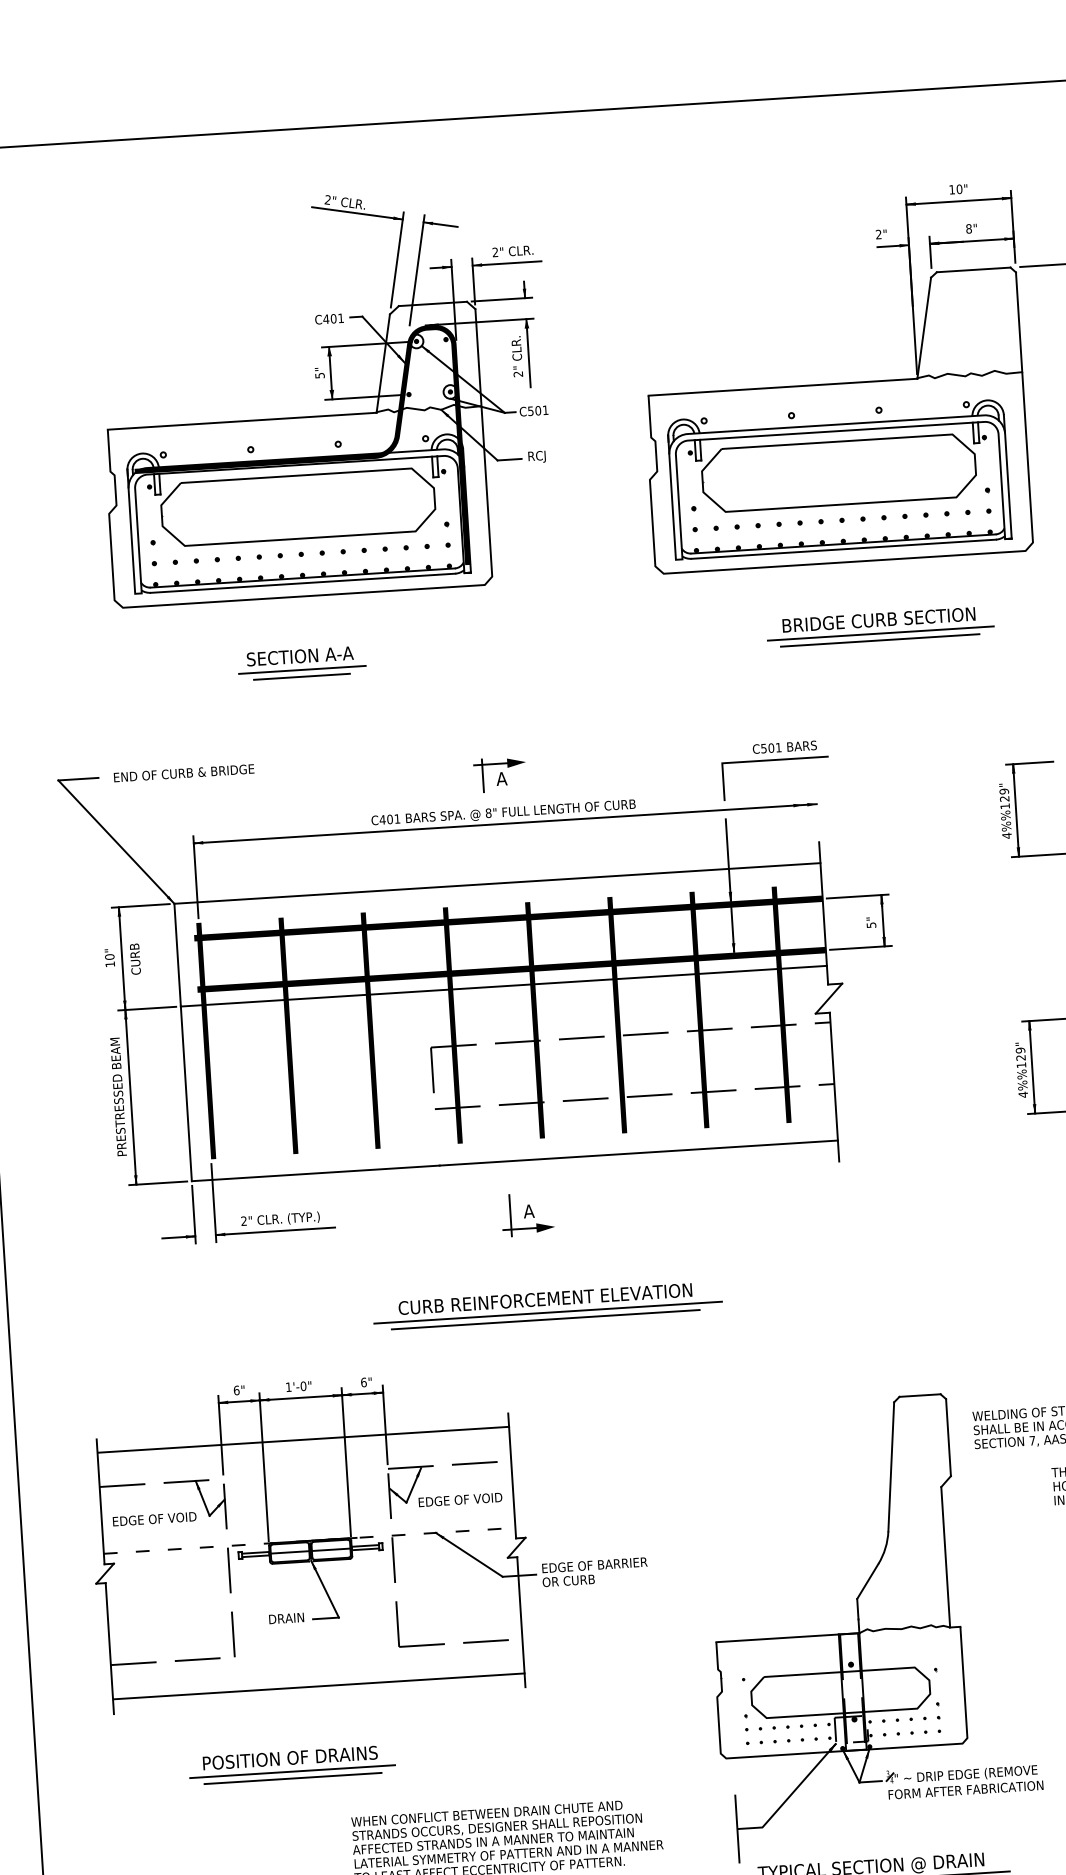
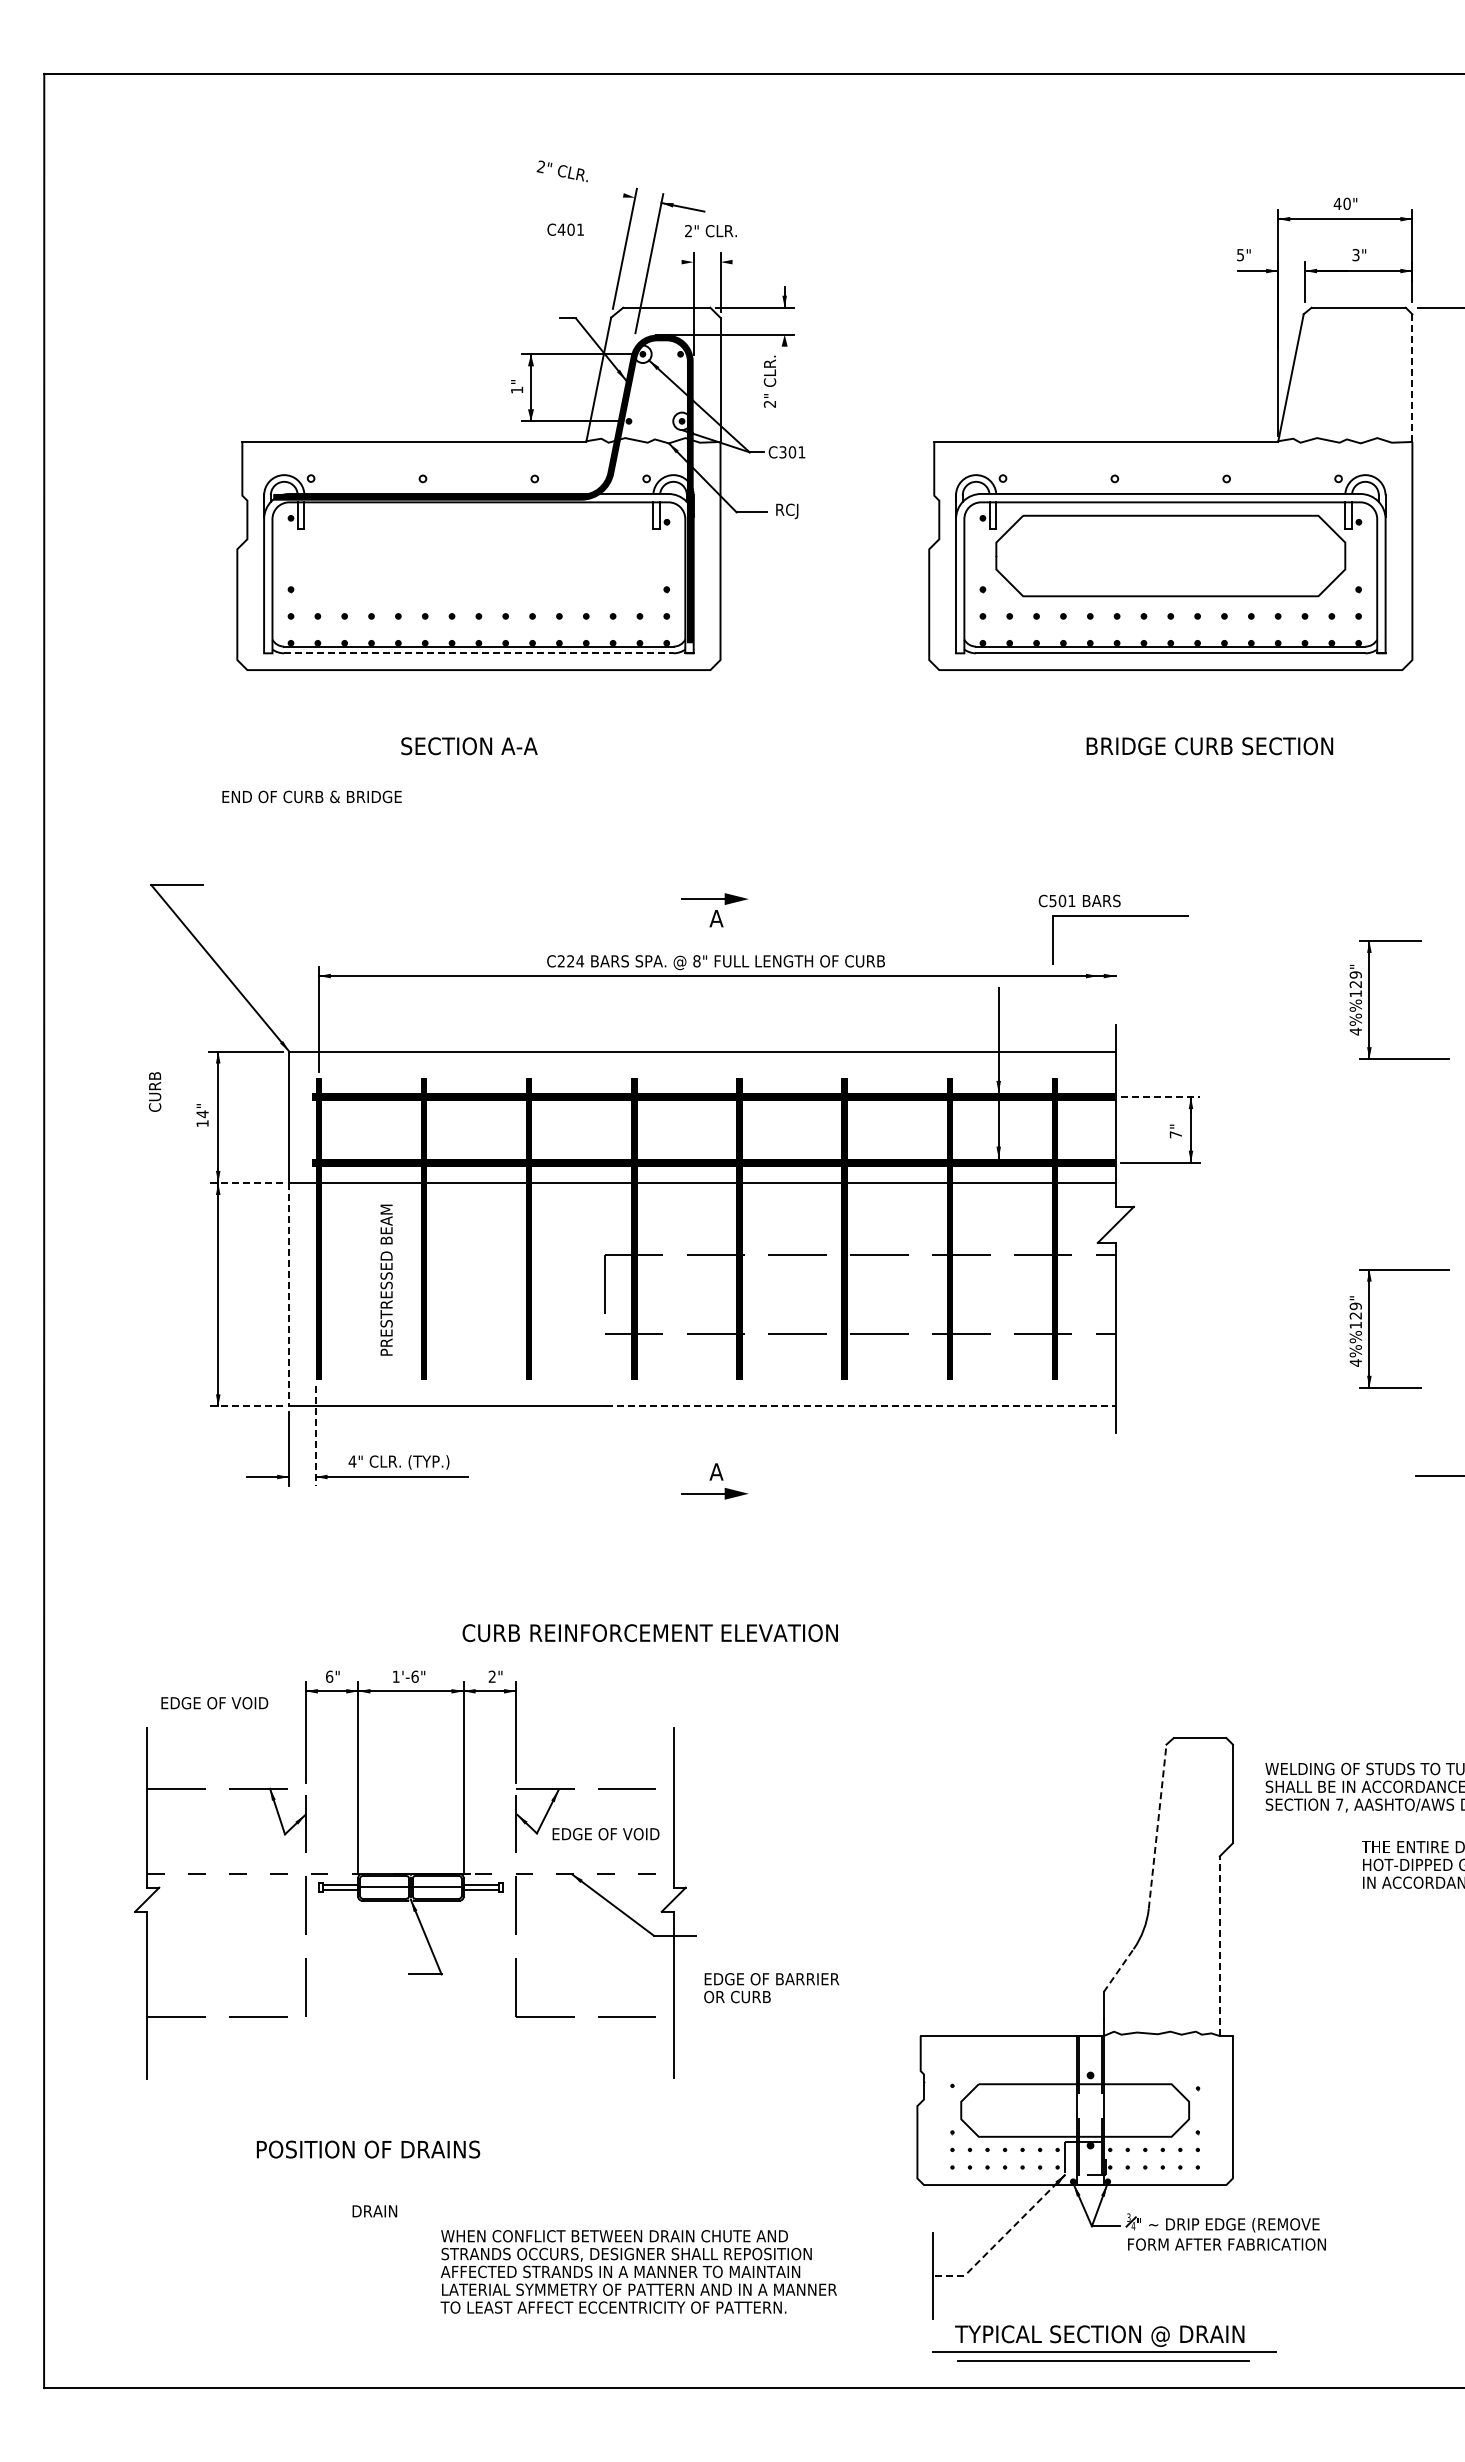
text: (952, 189) -> (1337, 203), 10" -> 40"
line: (357, 212) -> (577, 185), removed
text: (968, 229) -> (1355, 255), 8" -> 3"
text: (878, 234) -> (1240, 255), 2" -> 5"
text: (512, 251) -> (710, 231), moved
line: (507, 263) -> (764, 262), removed
line: (440, 267) -> (679, 262), removed
text: (329, 318) -> (565, 229), moved
line: (1019, 322) -> (1412, 378), solid -> dashed
line: (528, 352) -> (784, 377), removed
text: (320, 375) -> (517, 389), 5" -> 1"
text: (530, 410) -> (782, 451), C501 -> C301
part: (297, 506) -> (478, 555), removed
line: (302, 583) -> (478, 653), solid -> dashed
line: (880, 633) -> (1210, 763), removed
line: (879, 640) -> (1209, 772), removed
line: (302, 669) -> (471, 763), removed
line: (301, 676) -> (469, 772), removed
line: (775, 760) -> (1120, 916), moved
text: (183, 772) -> (311, 796), moved
line: (482, 776) -> (692, 913), removed
text: (389, 819) -> (570, 961), C401 -> C224
line: (858, 896) -> (1161, 1097), solid -> dashed
text: (871, 925) -> (1176, 1134), 5" -> 7"
text: (109, 957) -> (202, 1114), 10" -> 14"
text: (134, 958) -> (154, 1091), moved
line: (146, 1008) -> (245, 1182), solid -> dashed
line: (186, 1093) -> (289, 1294), solid -> dashed
text: (118, 1096) -> (386, 1279), moved
line: (639, 1153) -> (861, 1406), solid -> dashed
line: (157, 1183) -> (245, 1406), solid -> dashed
line: (213, 1203) -> (315, 1436), solid -> dashed
line: (510, 1215) -> (692, 1475), removed
text: (244, 1221) -> (352, 1461), 2" -> 4"
text: (544, 1299) -> (649, 1633), moved
line: (547, 1312) -> (732, 1602), removed
line: (546, 1319) -> (729, 1611), removed
text: (364, 1382) -> (492, 1676), 6" -> 2"
text: (303, 1386) -> (414, 1676), 1'-0" -> 1'-6"
line: (303, 1439) -> (410, 1744), removed
line: (891, 1466) -> (1157, 1826), solid -> dashed
text: (154, 1519) -> (214, 1703), moved
line: (945, 1557) -> (1219, 1946), solid -> dashed
text: (594, 1572) -> (771, 1988), moved
line: (867, 1581) -> (1118, 1970), solid -> dashed
text: (286, 1618) -> (374, 2211), moved
line: (318, 1686) -> (410, 2060), removed
line: (292, 1772) -> (370, 2167), removed
line: (293, 1778) -> (370, 2175), removed
line: (790, 1795) -> (1002, 2237), solid -> dashed

